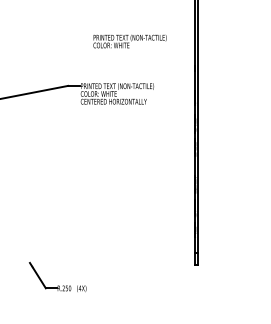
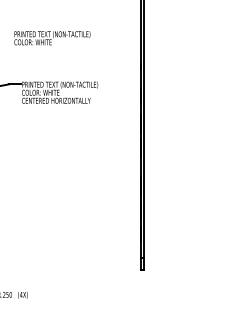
text: (129, 41) -> (51, 38), moved

